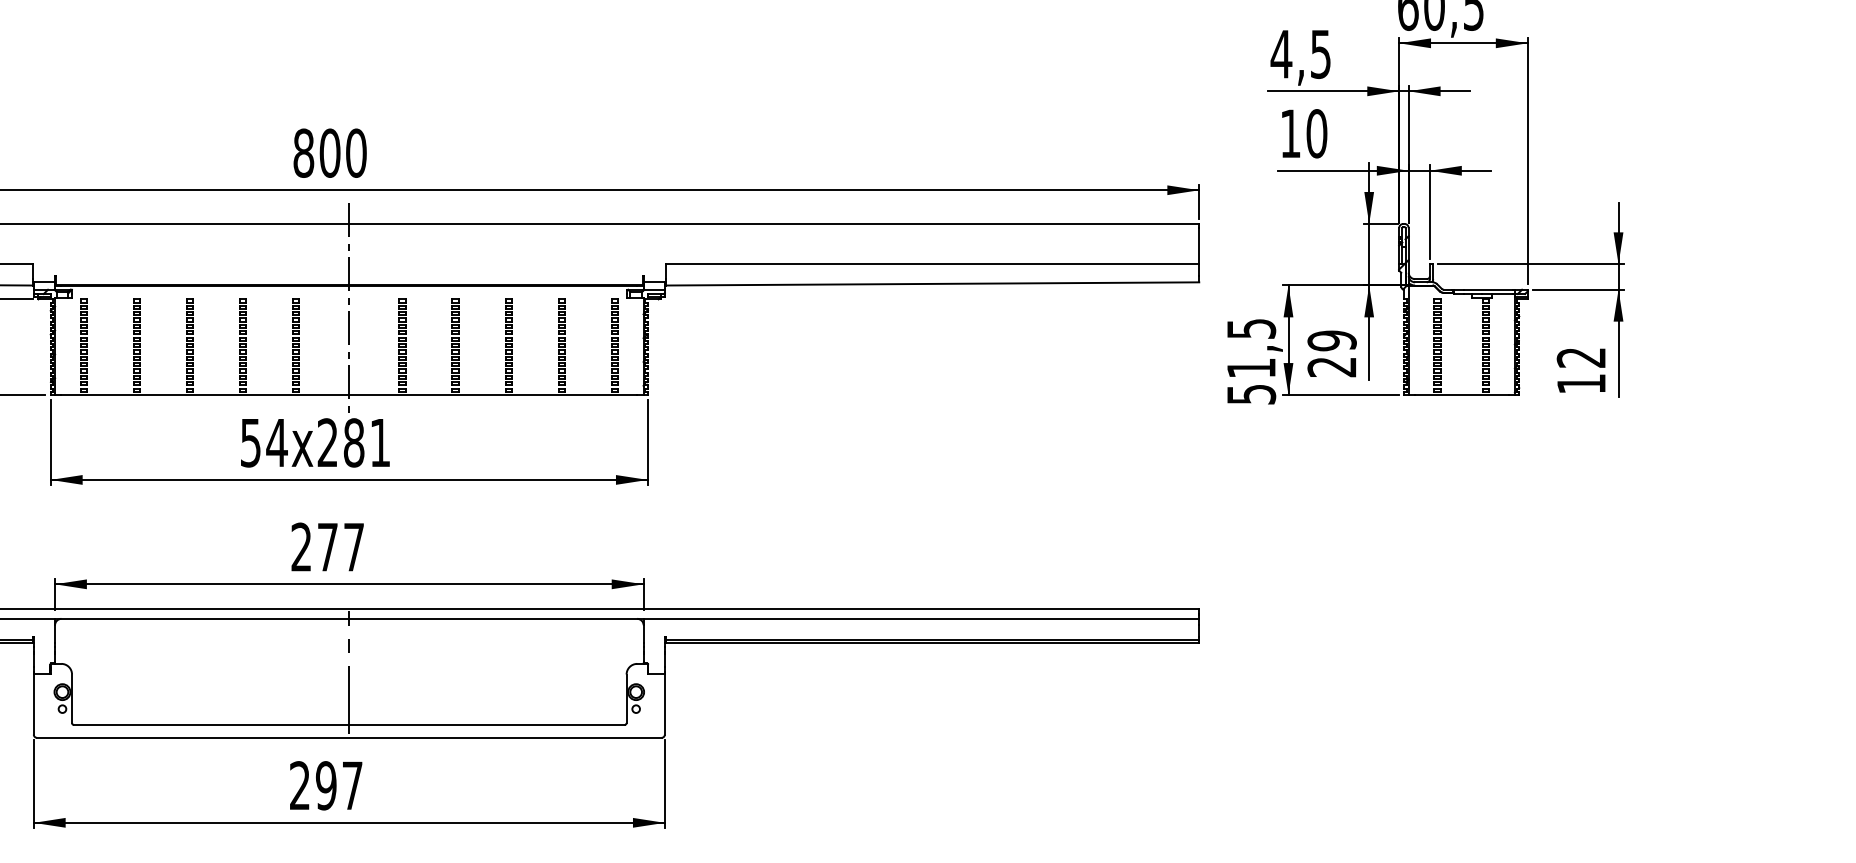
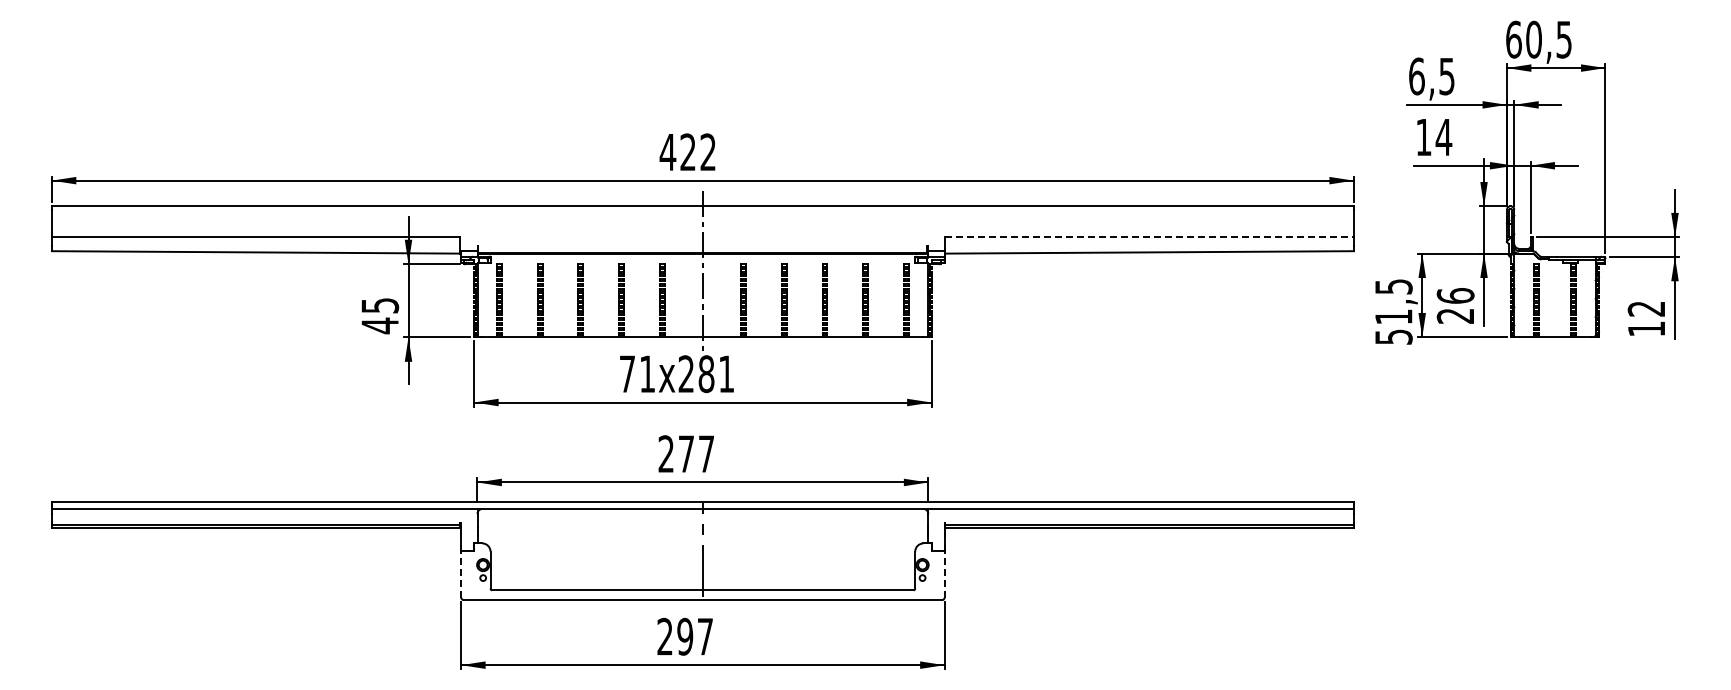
text: (1281, 54) -> (1416, 76), 4,5 -> 6,5
text: (1316, 133) -> (1443, 137), 10 -> 14
text: (329, 153) -> (687, 152), 800 -> 422
line: (933, 264) -> (1150, 237), solid -> dashed
text: (1331, 340) -> (1455, 295), 29 -> 26
text: (263, 443) -> (637, 374), 54x281 -> 71x281
line: (34, 703) -> (461, 573), solid -> dashed
line: (664, 703) -> (944, 573), solid -> dashed

